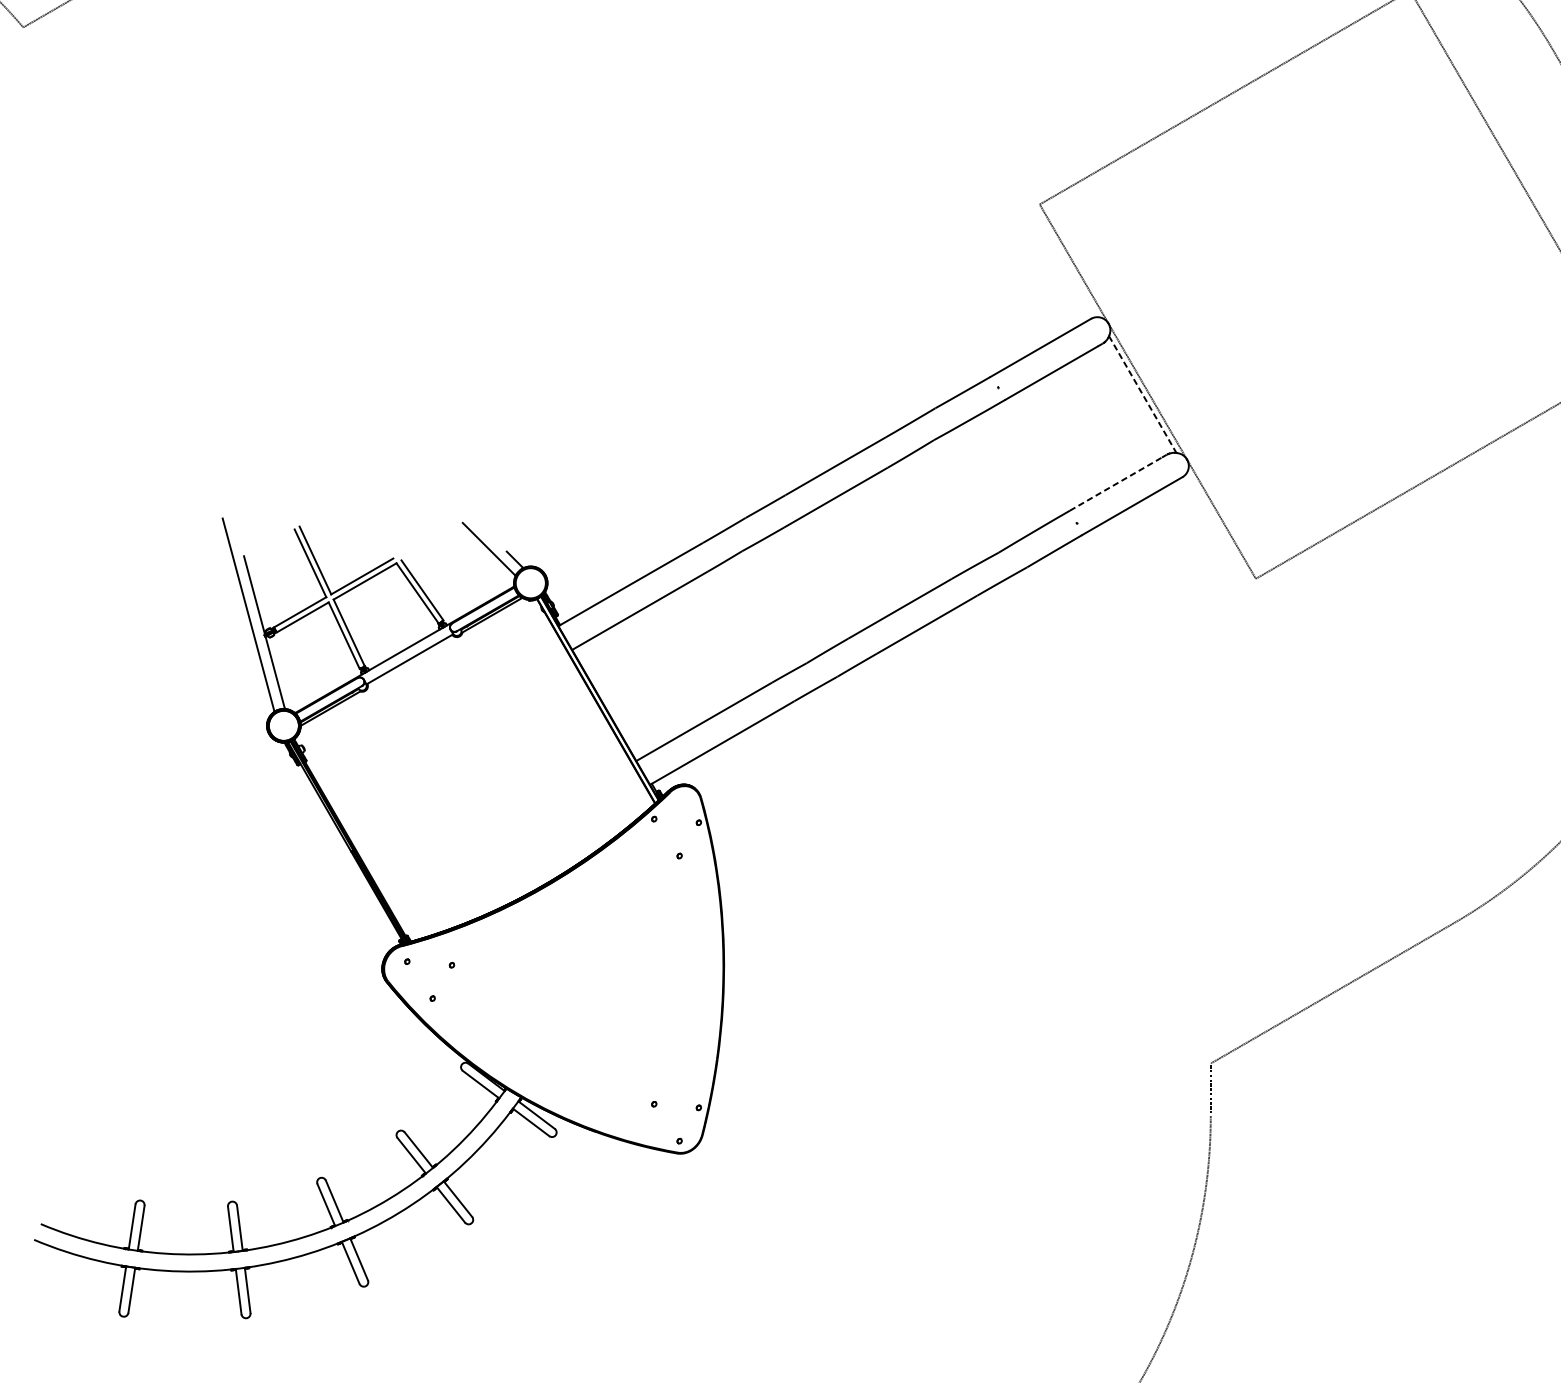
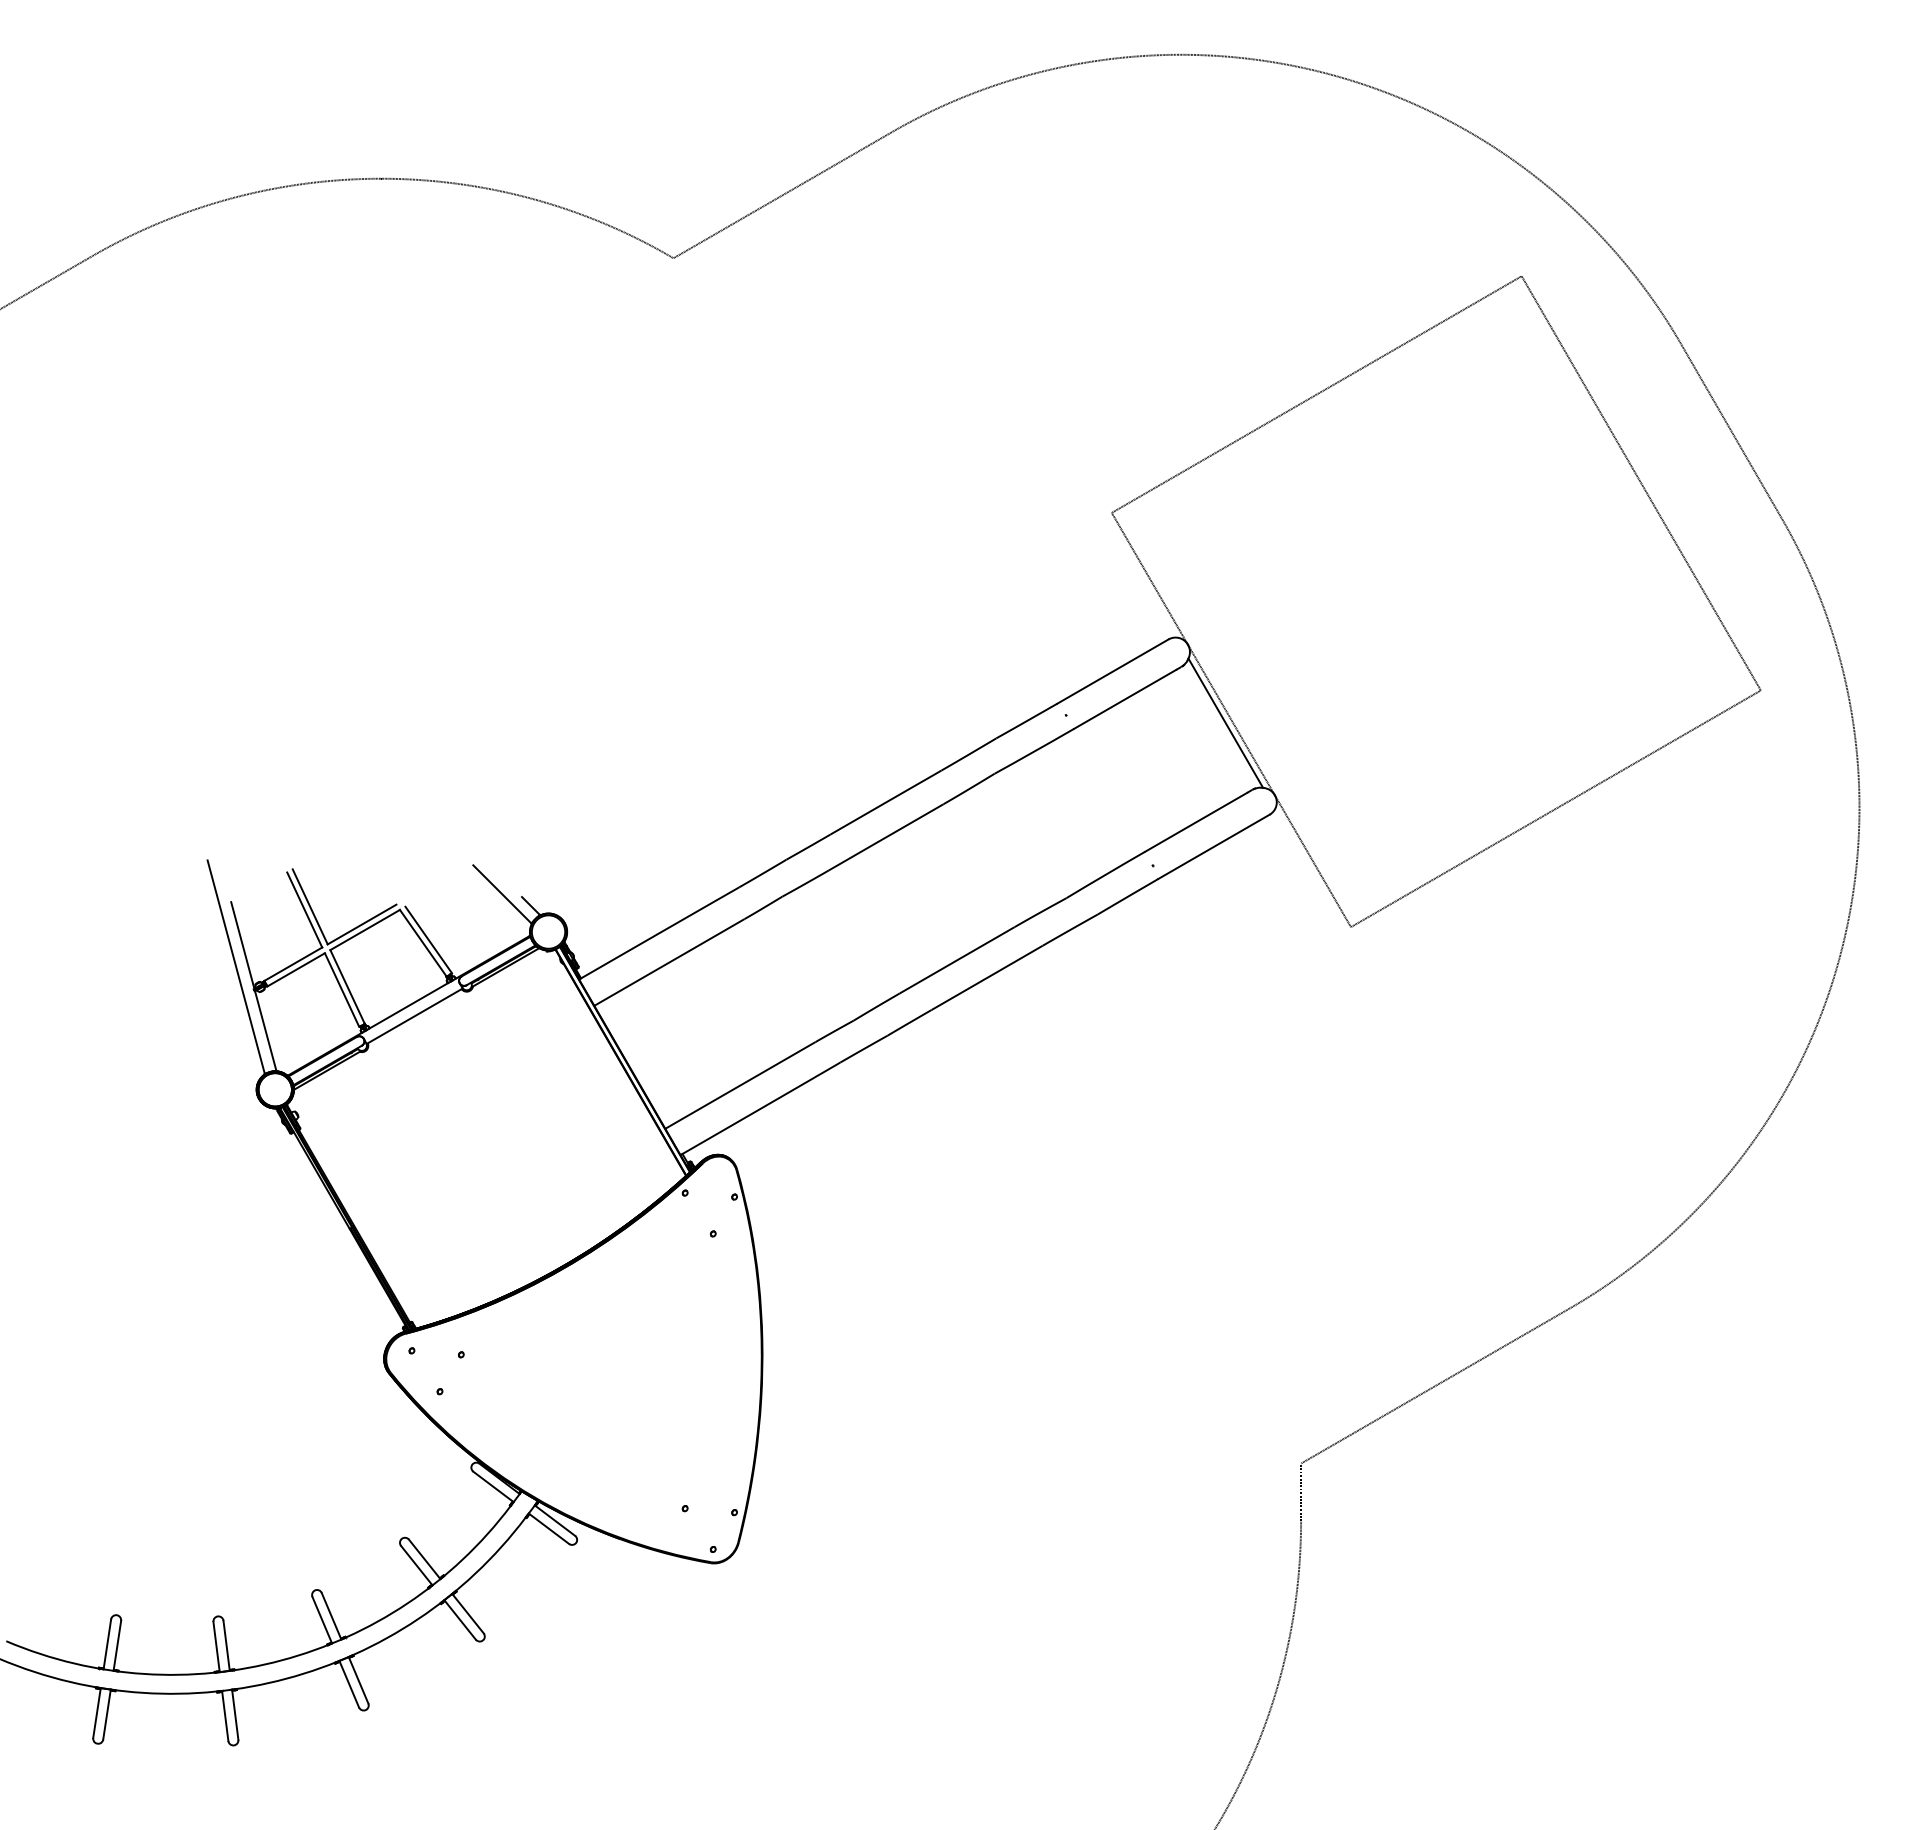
line: (1142, 394) -> (1225, 723), dashed -> solid
line: (1116, 484) -> (1196, 822), dashed -> solid

